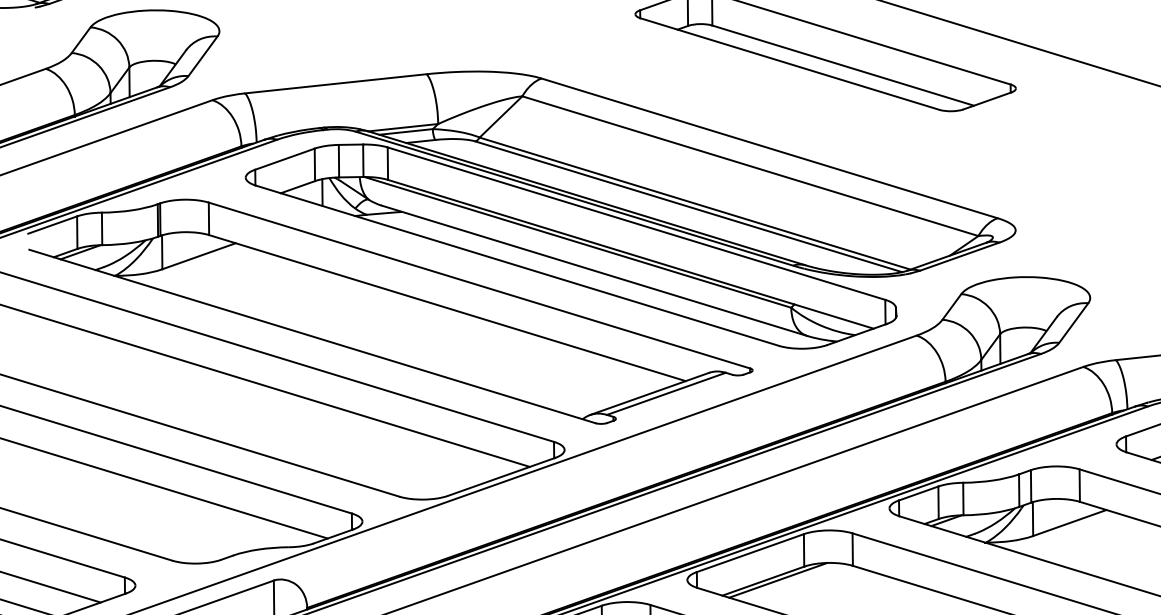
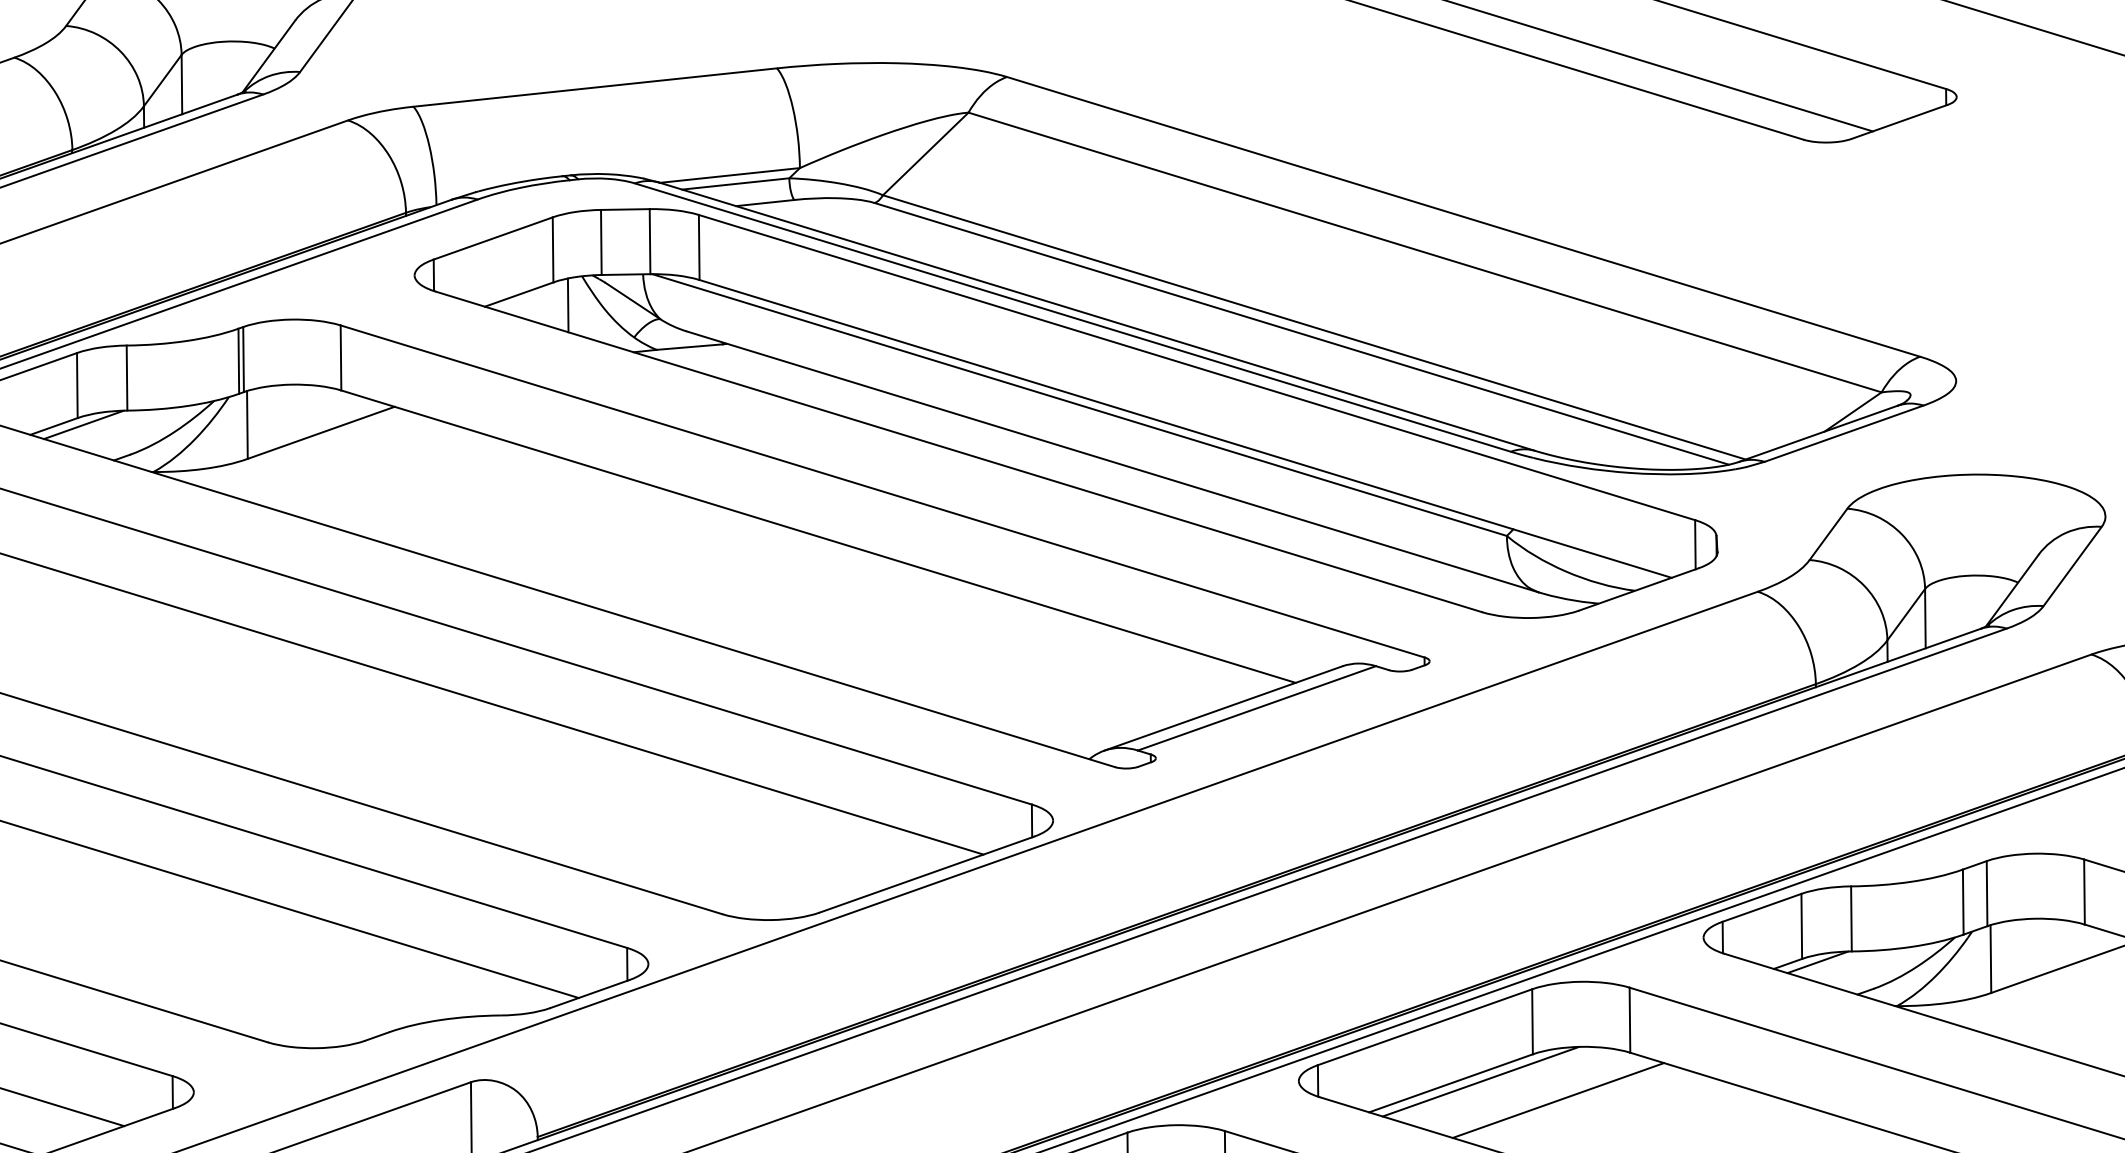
line: (816, 589) -> (1557, 1100), added

